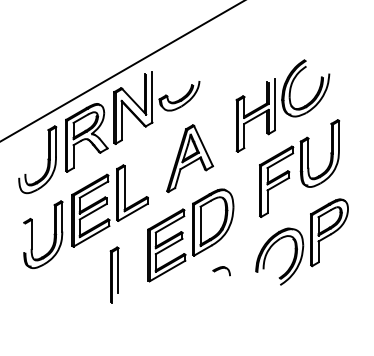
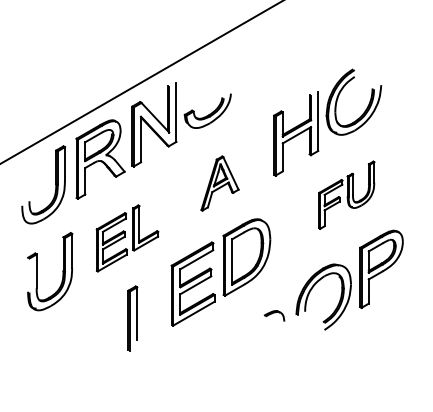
part: (189, 158) -> (219, 183), size x0.7
part: (299, 168) -> (346, 195), size x0.6
part: (110, 206) -> (127, 238), size x0.7
part: (221, 270) -> (274, 315), moved

